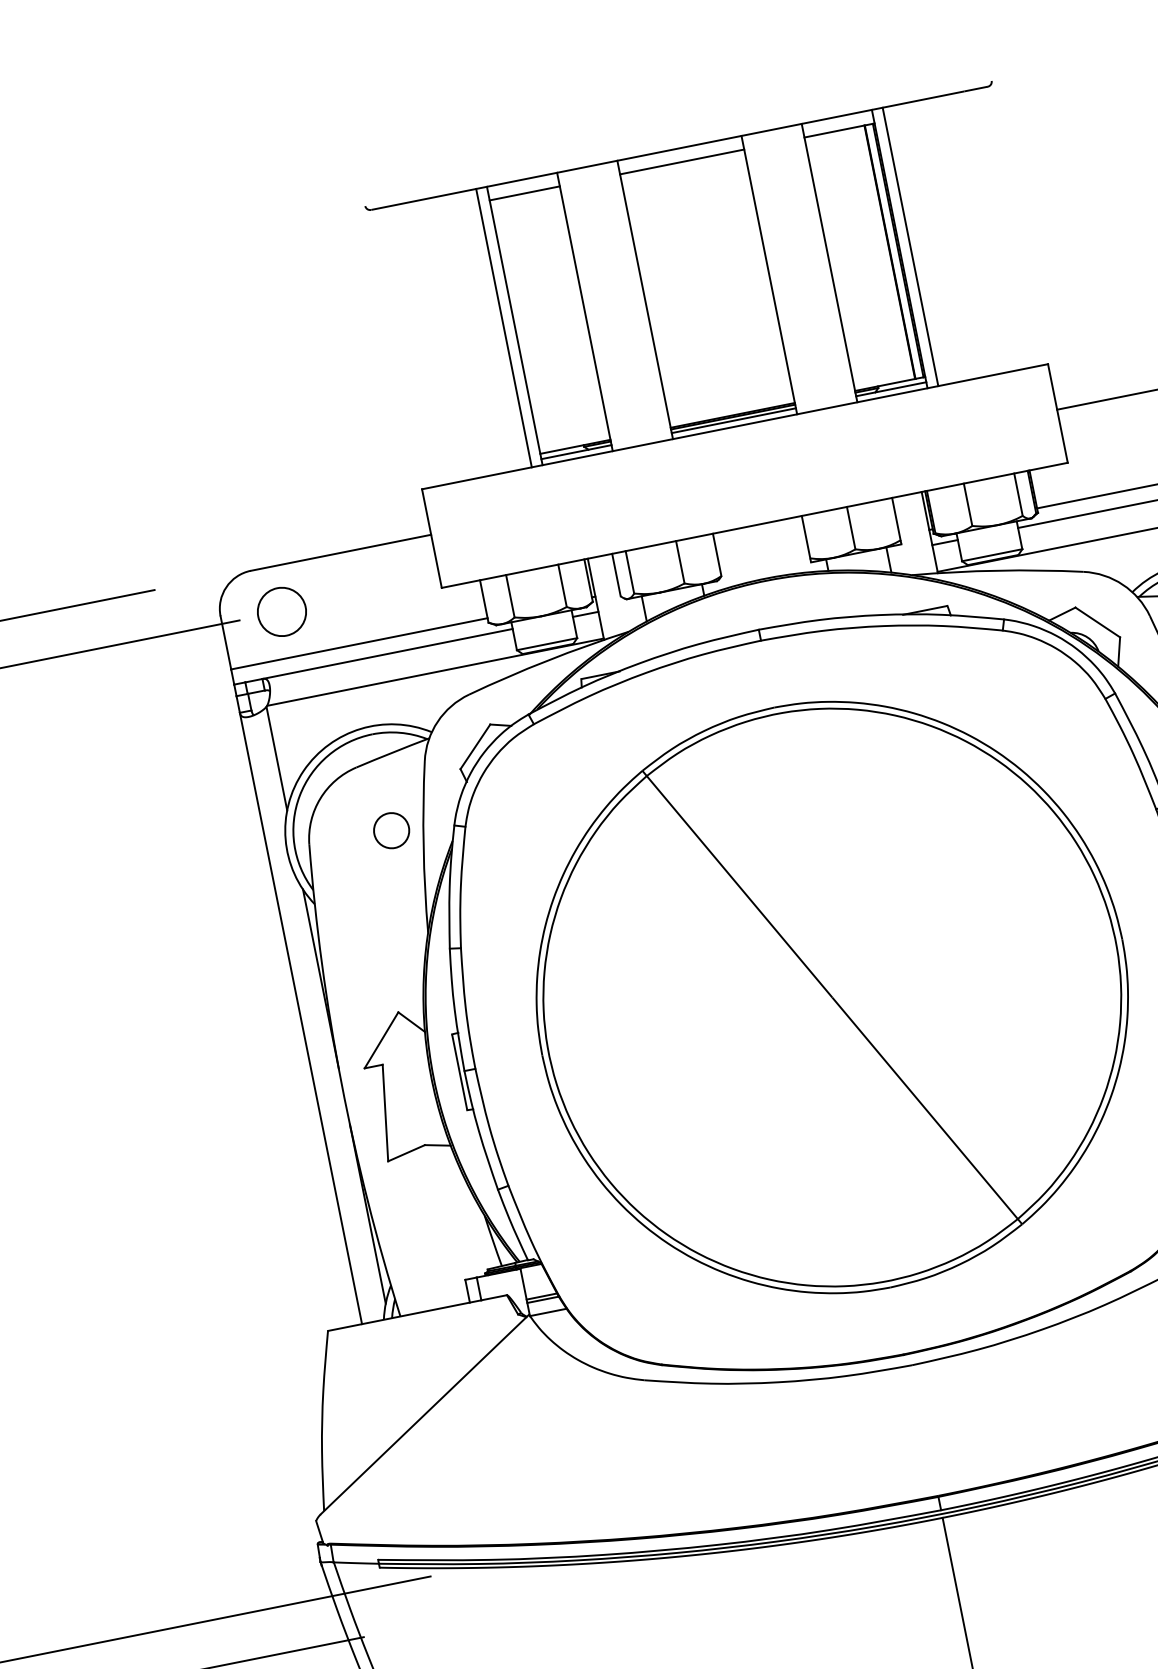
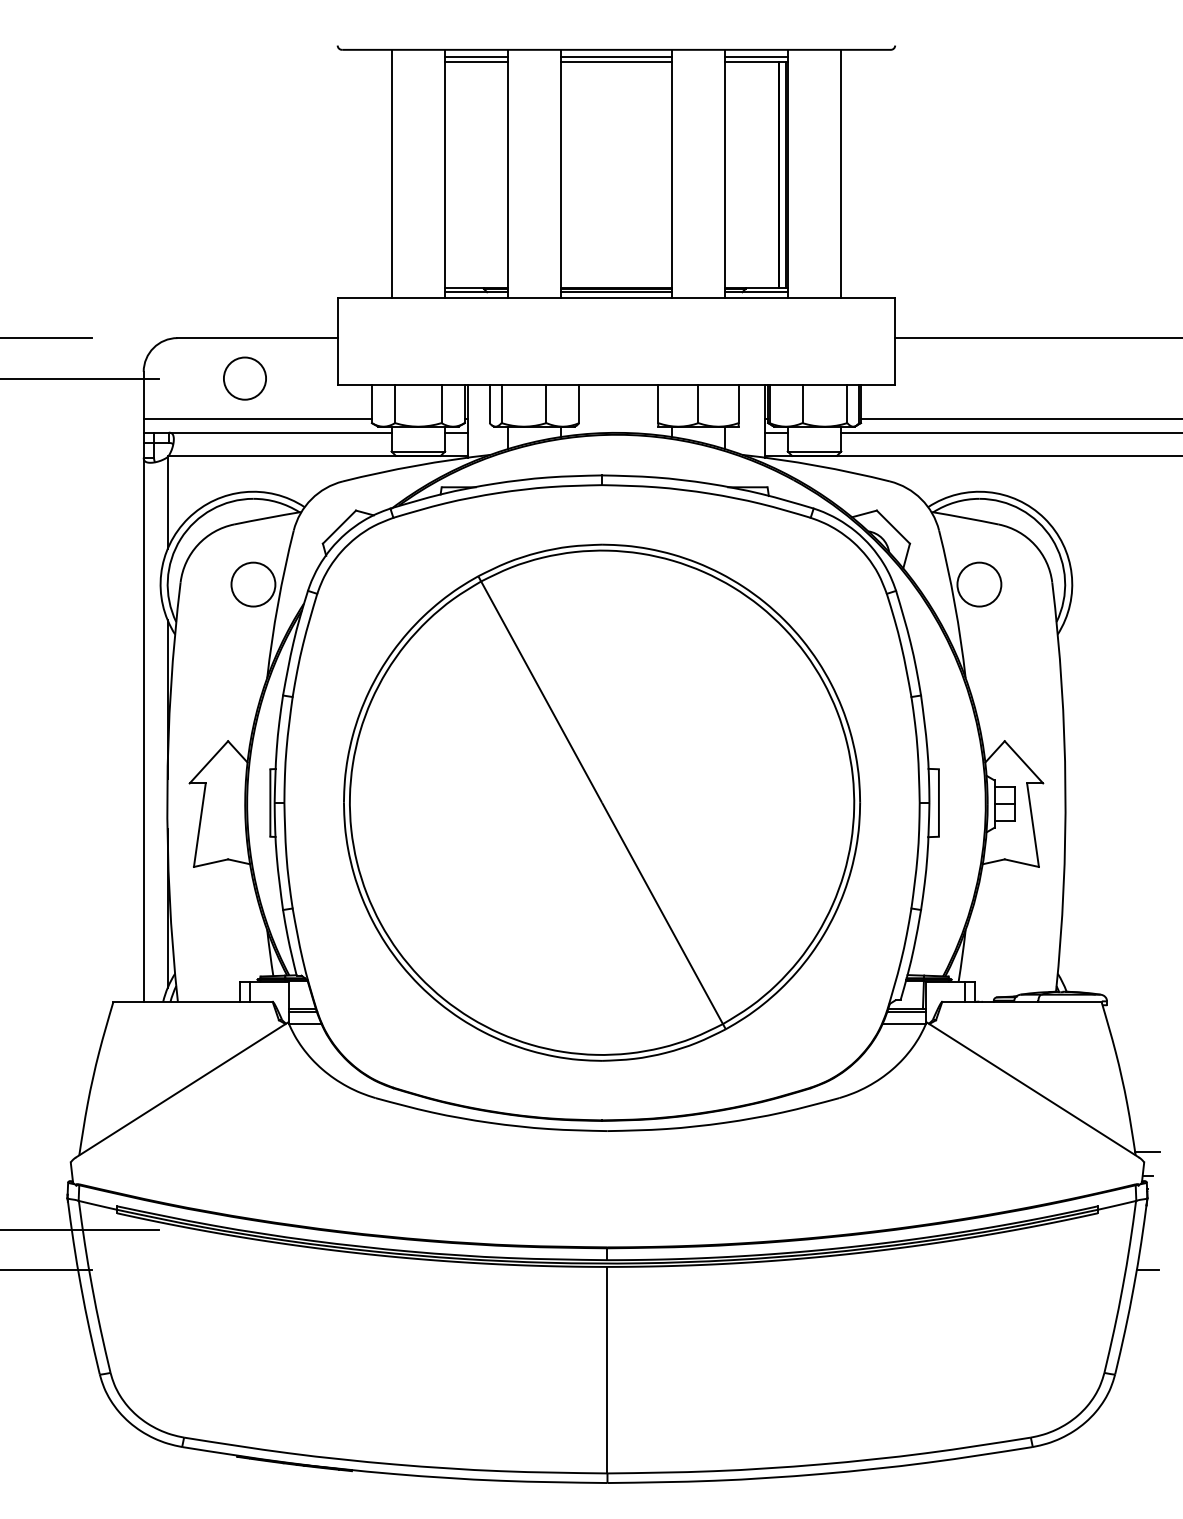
line: (838, 124) -> (756, 56), added
line: (681, 155) -> (616, 56), added
line: (523, 187) -> (476, 56), added
line: (910, 246) -> (841, 173), moved
line: (503, 327) -> (391, 173), moved
circle: (281, 611) -> (244, 378), moved
circle: (391, 830) -> (253, 584), size x1.43

